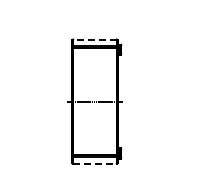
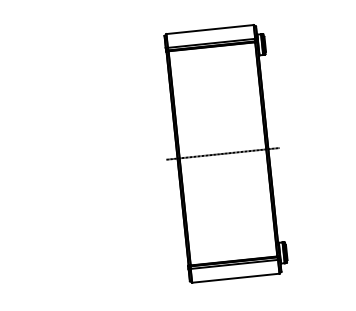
line: (95, 39) -> (211, 29), dashed -> solid
line: (95, 163) -> (236, 277), dashed -> solid

